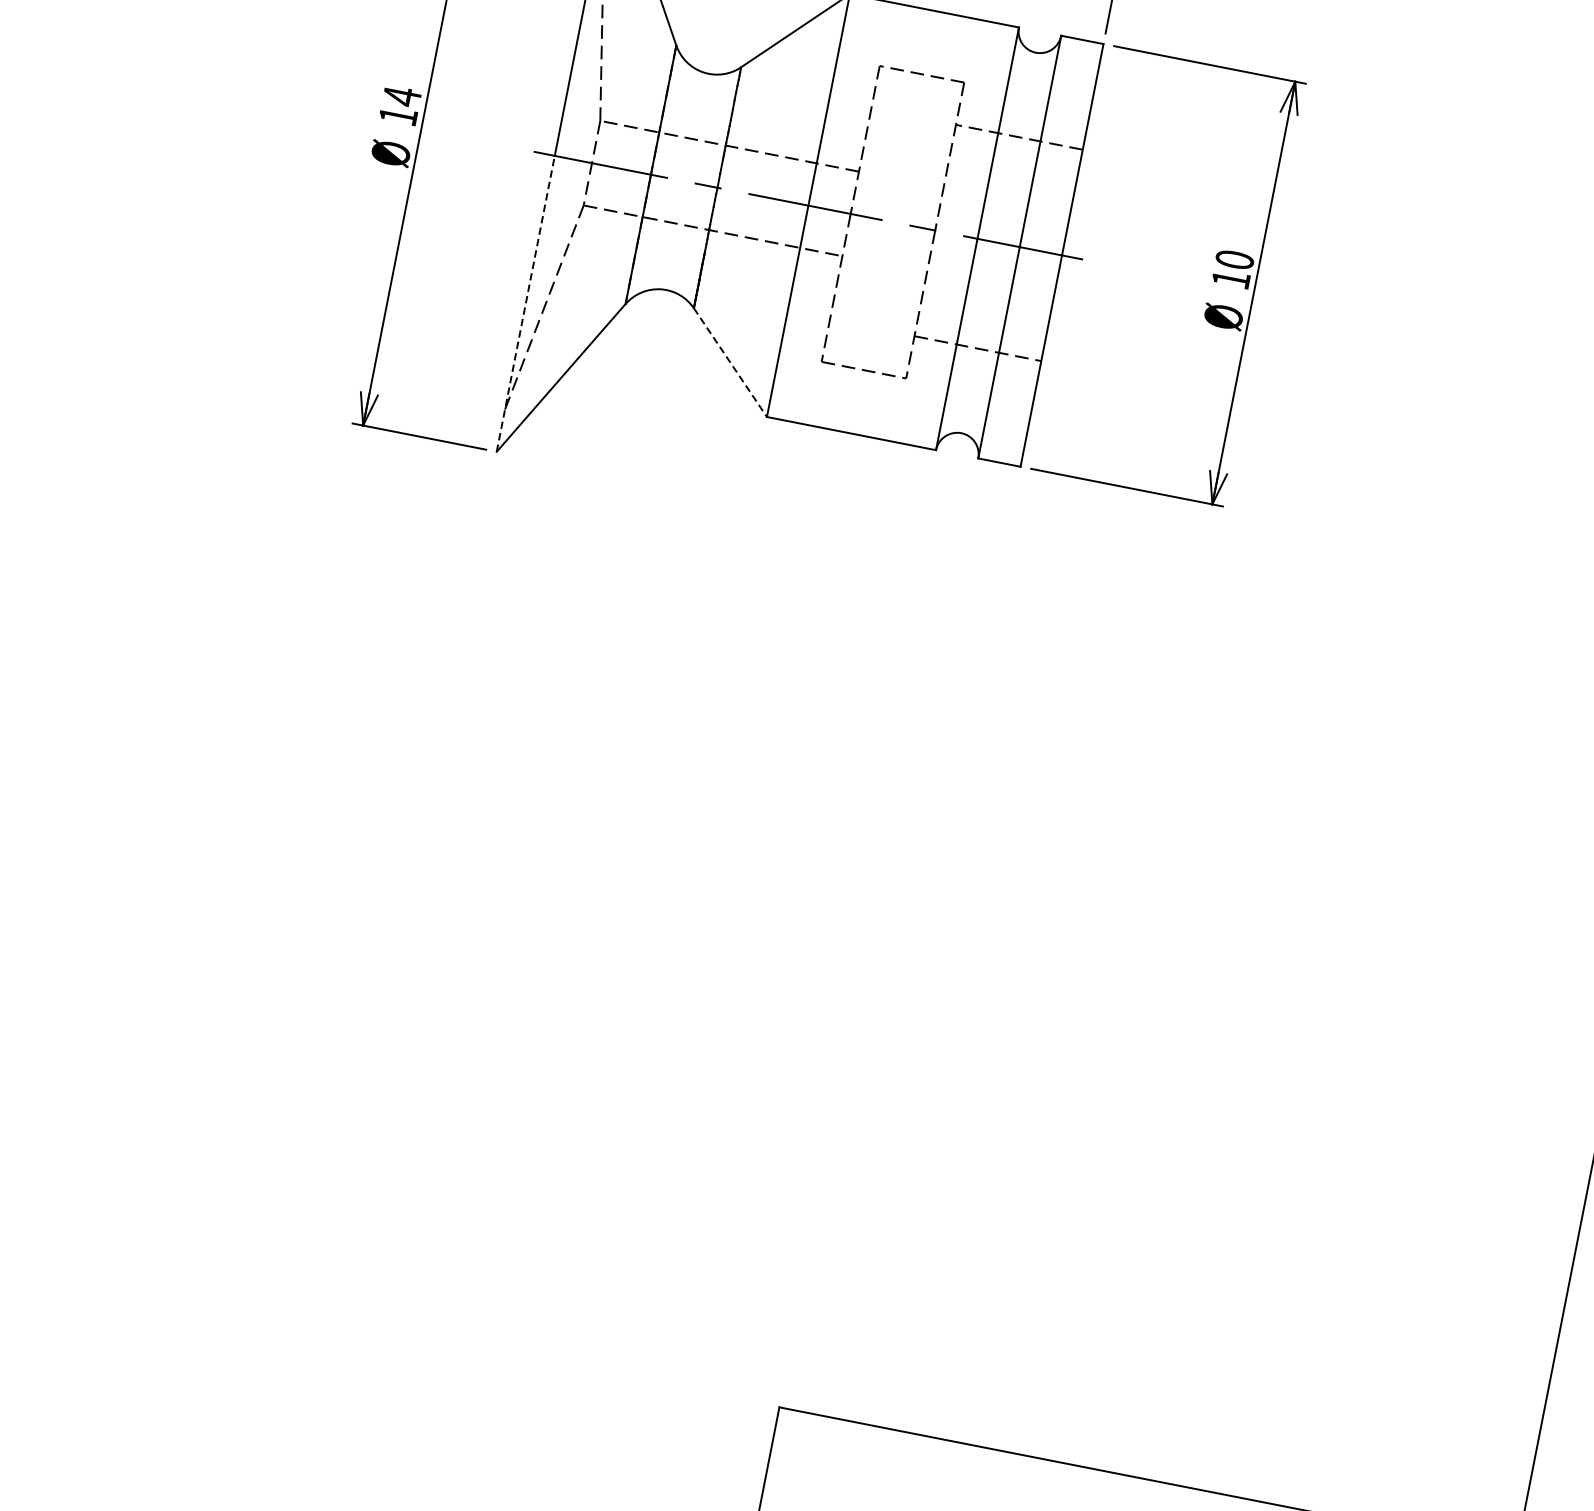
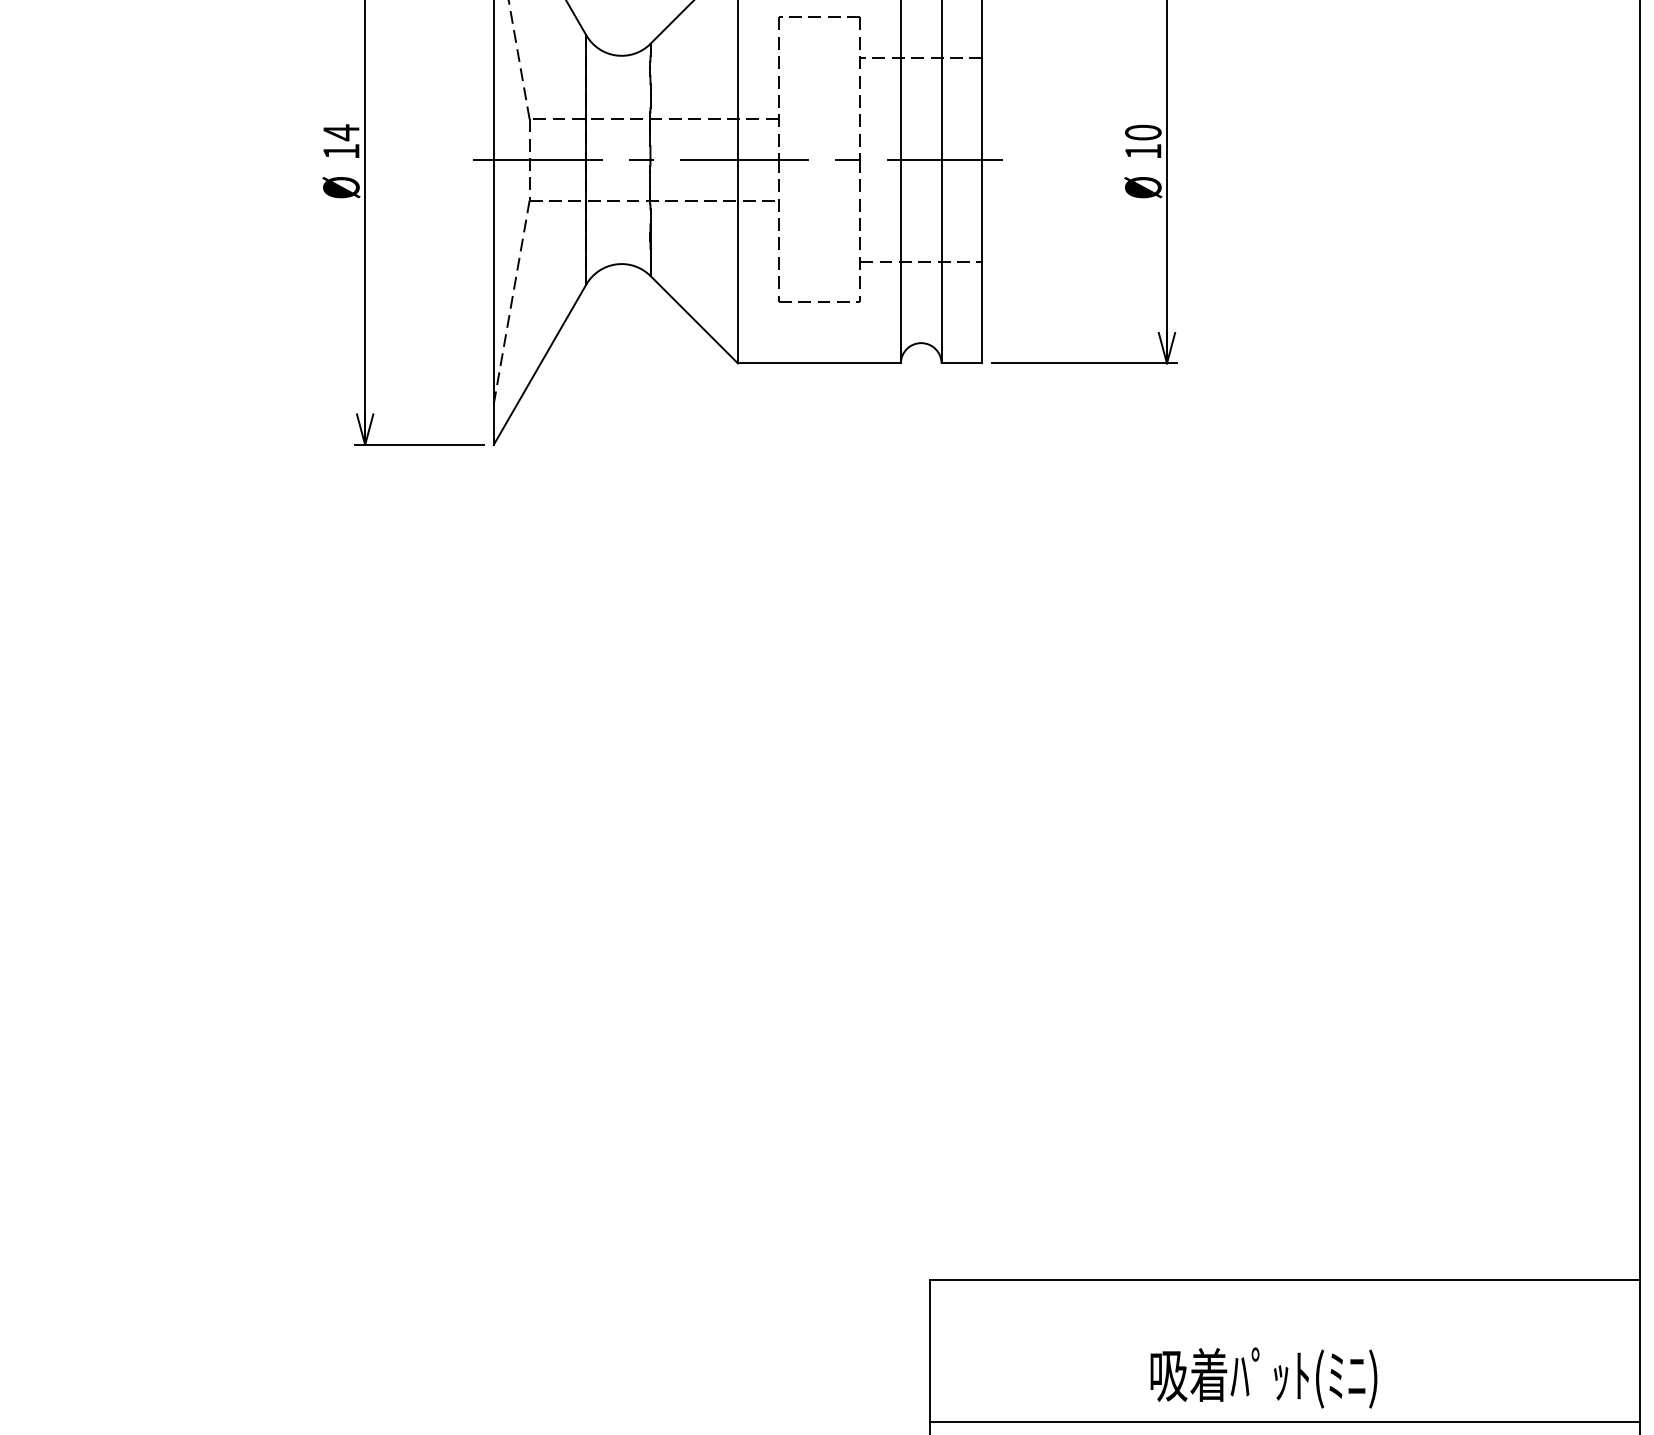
line: (525, 302) -> (493, 301), dashed -> solid
line: (730, 362) -> (694, 319), dashed -> solid

